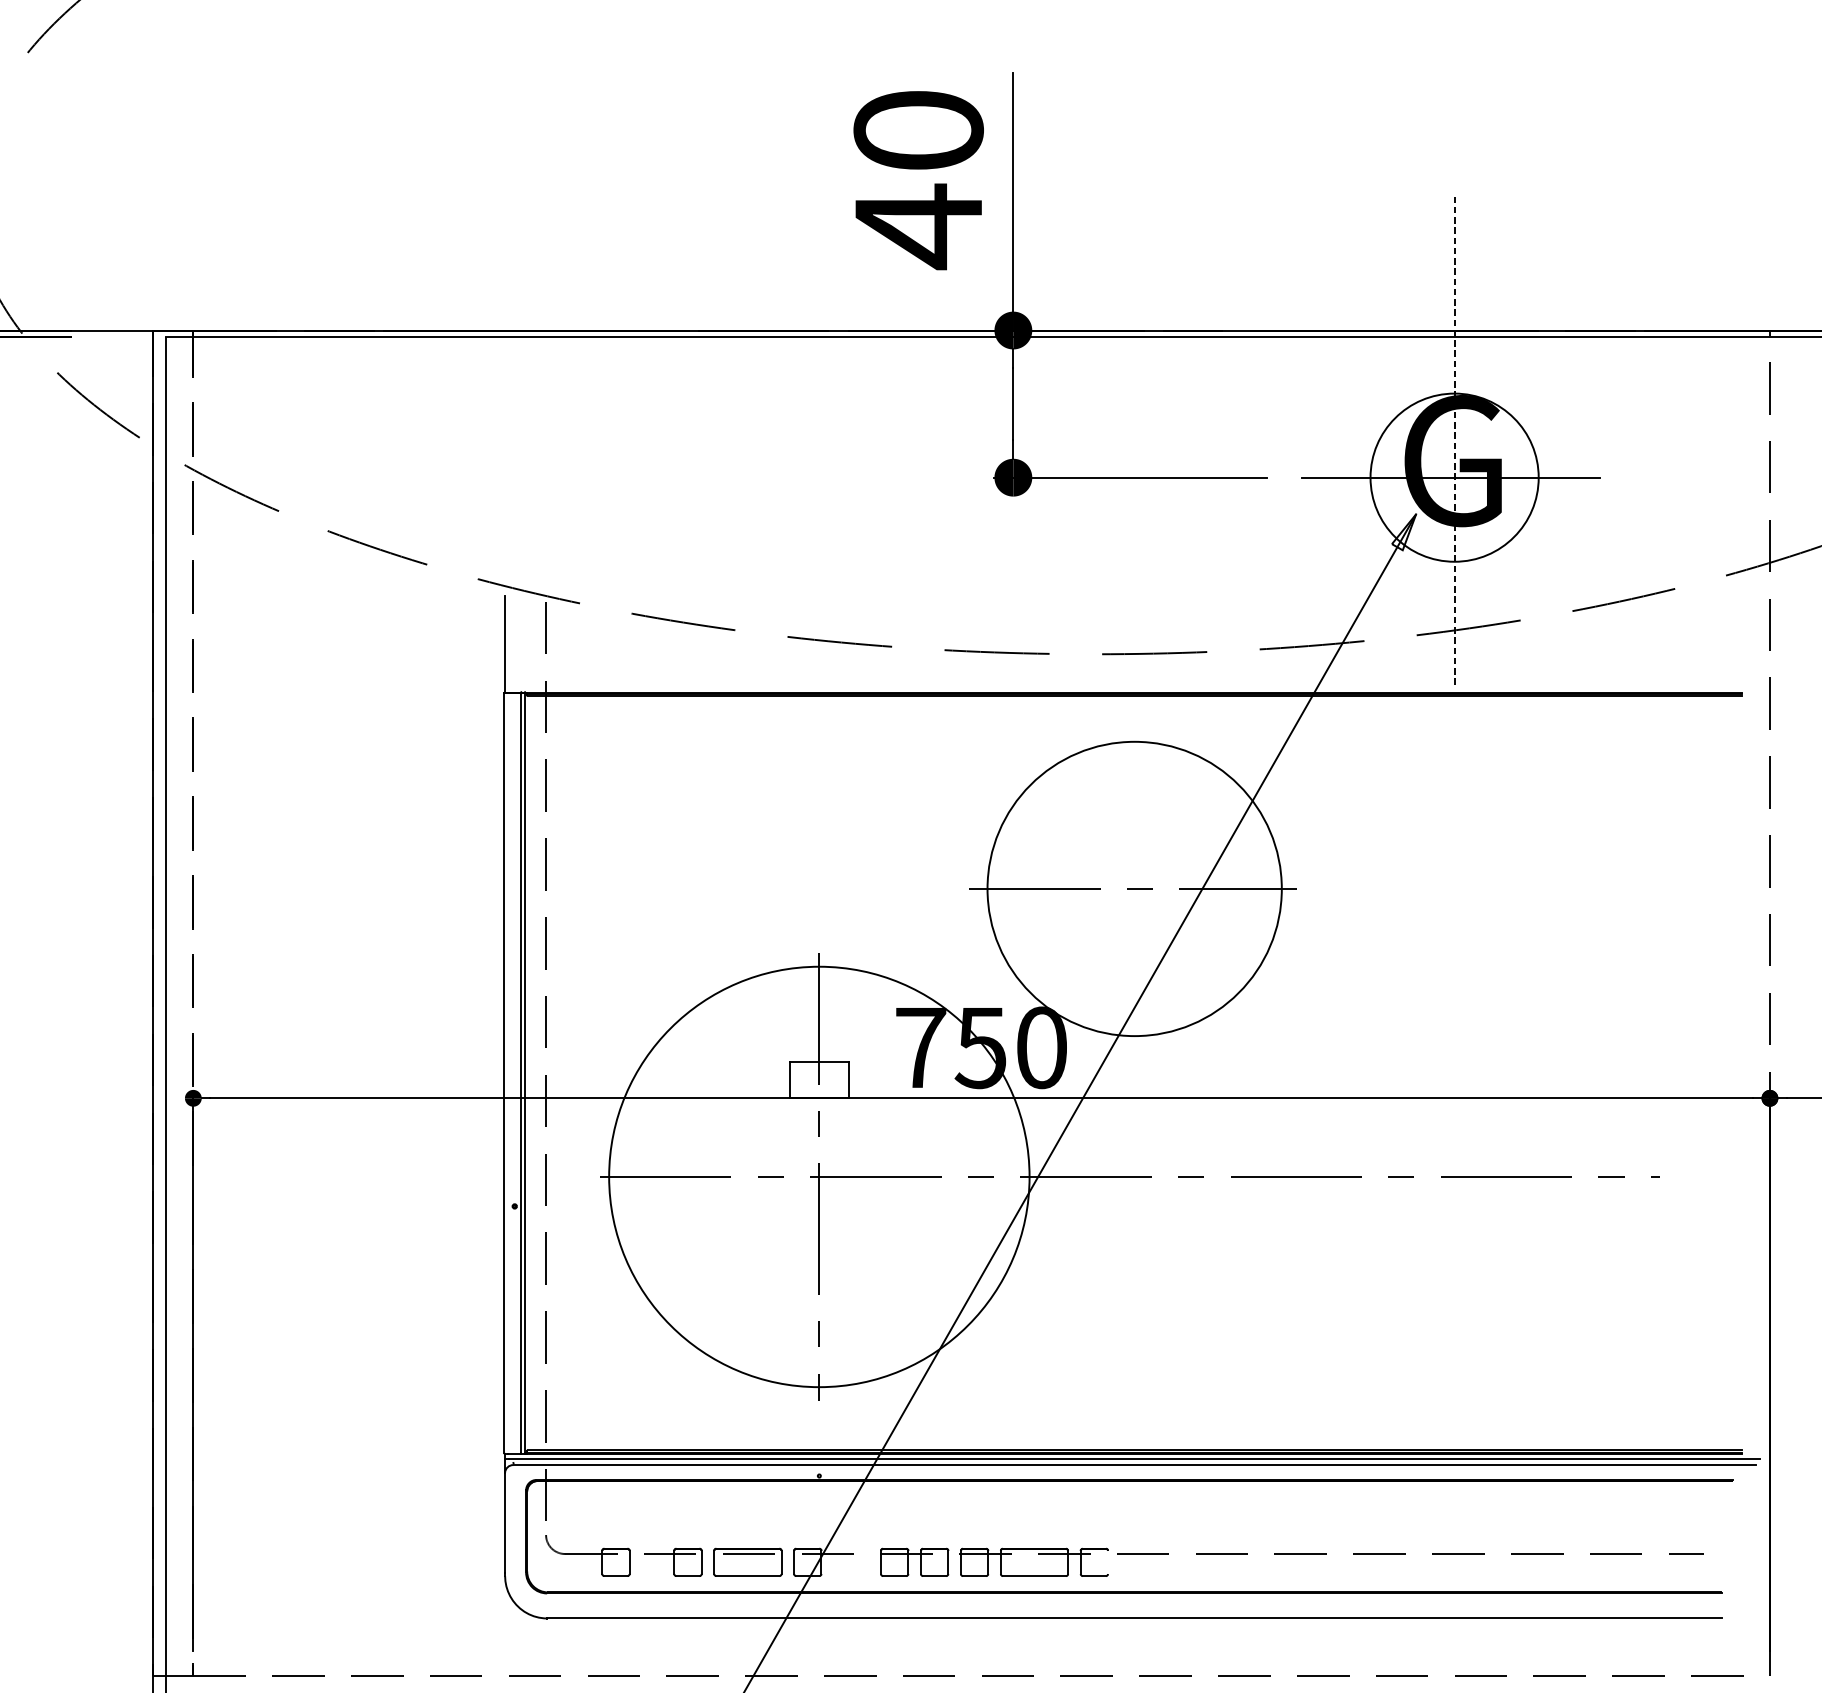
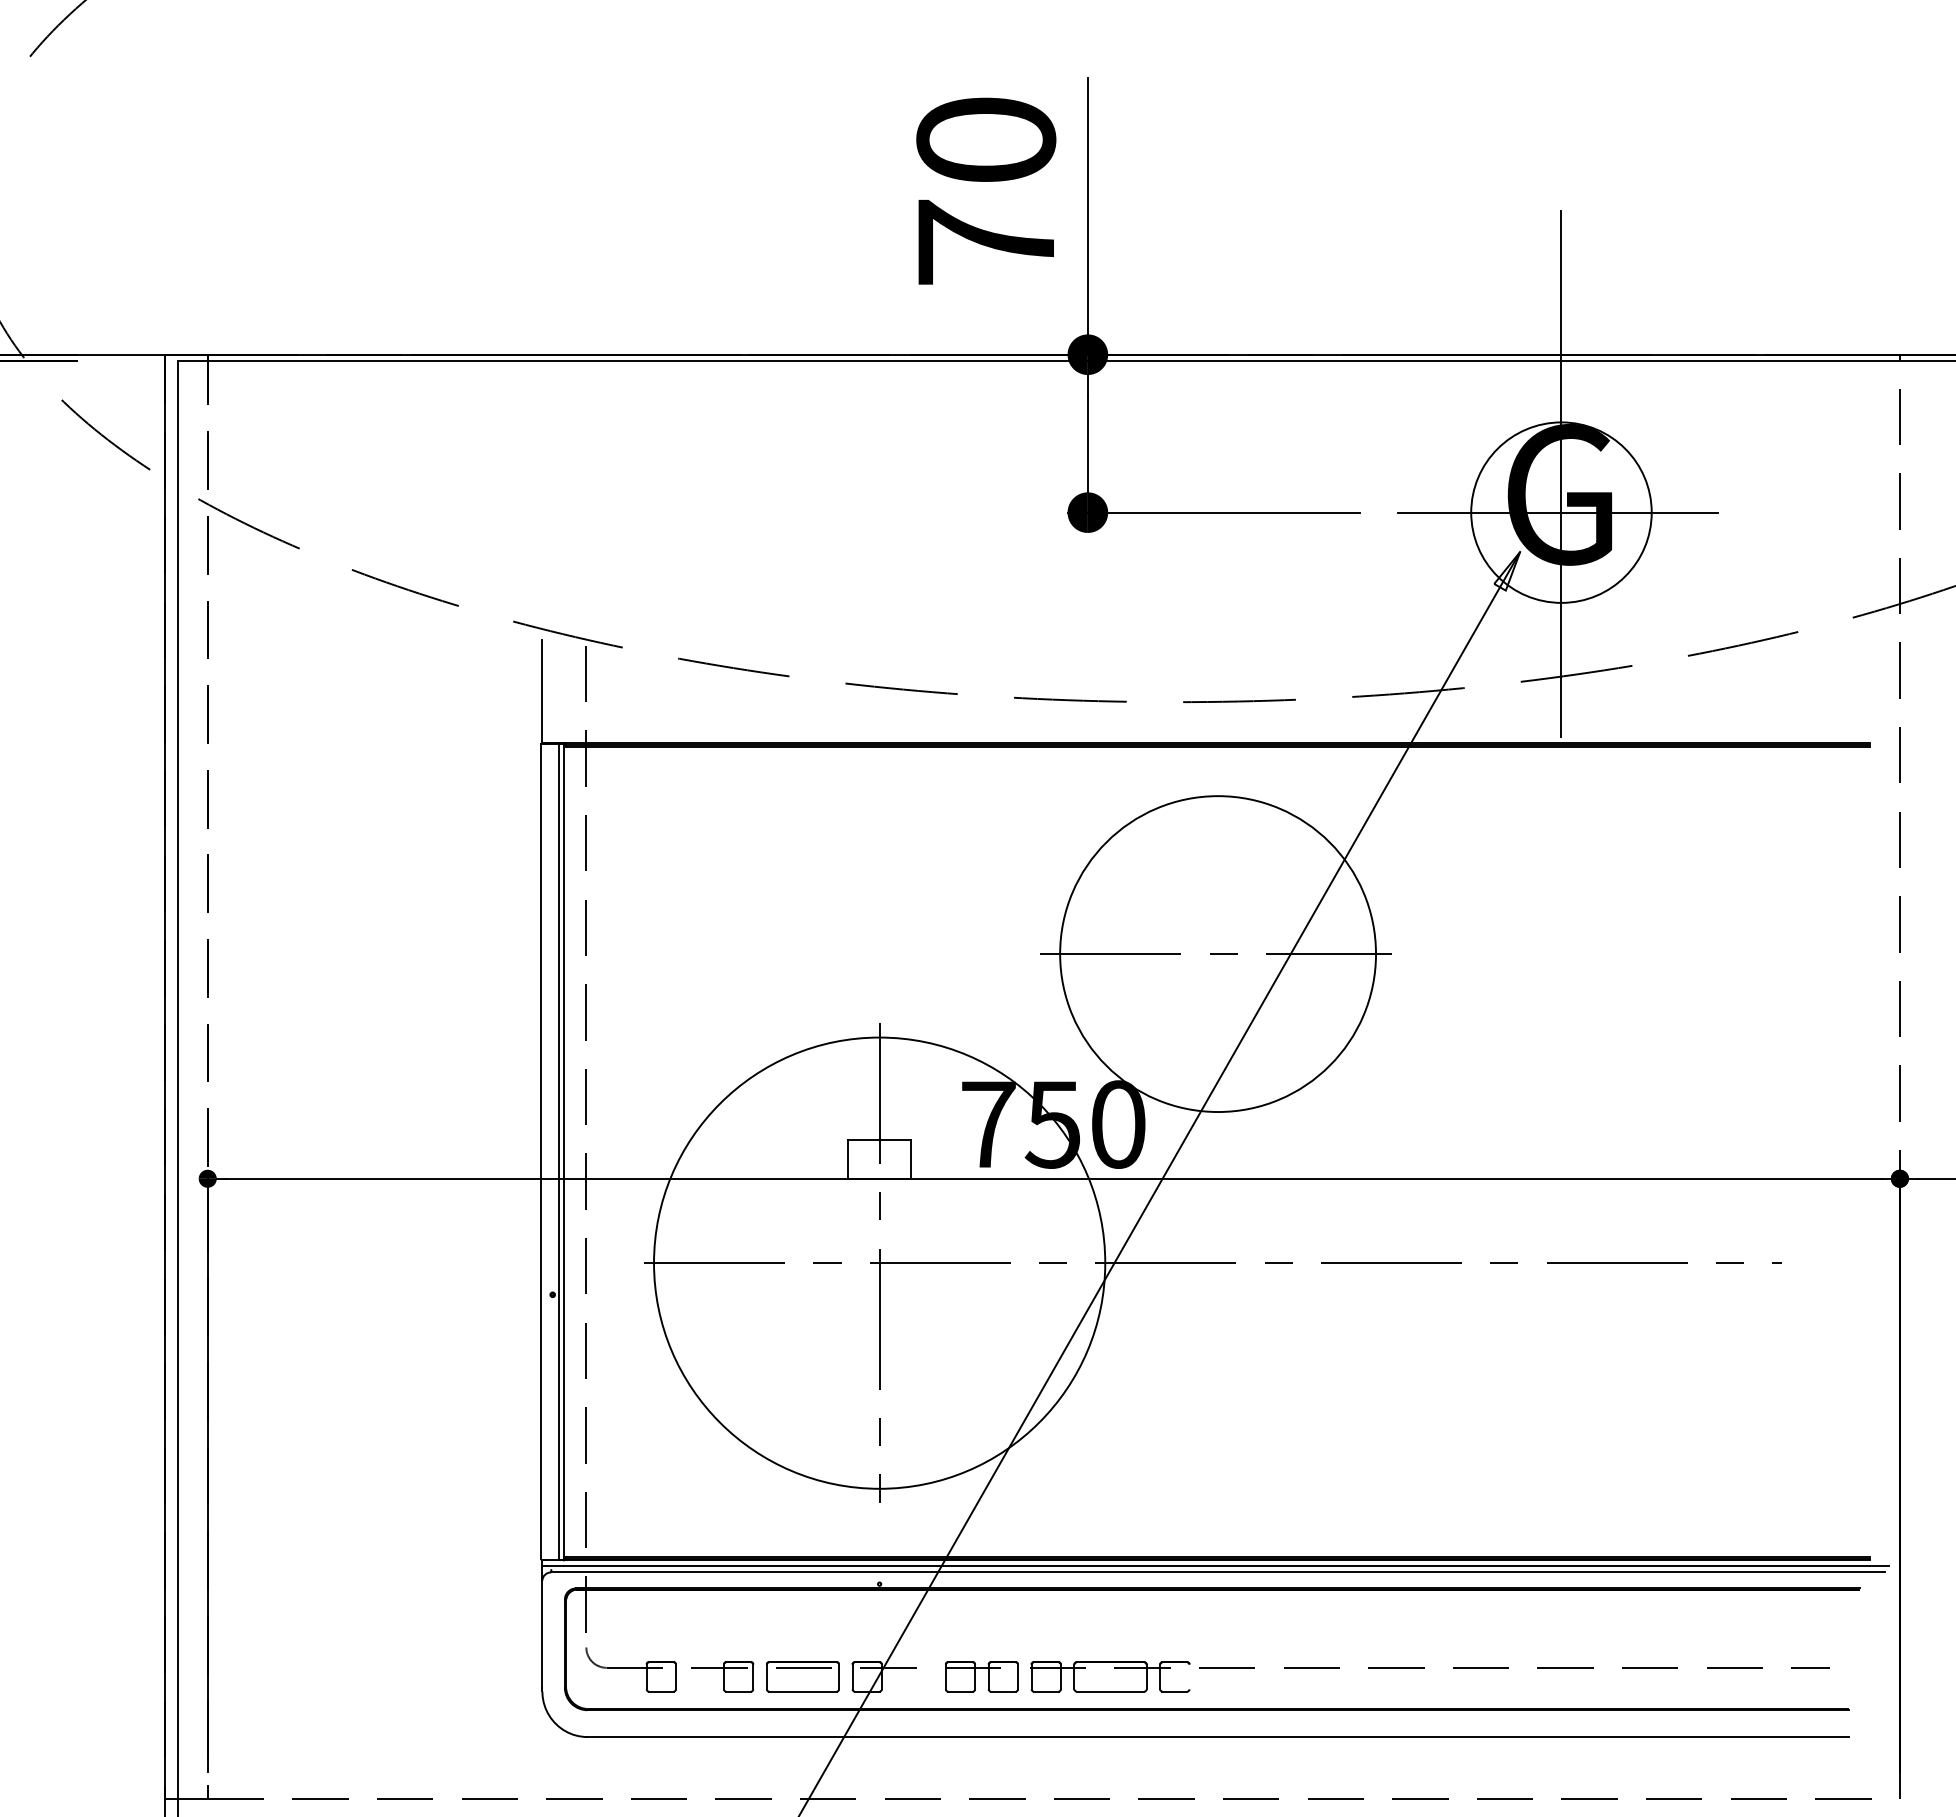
text: (917, 226) -> (985, 243), 40 -> 70
line: (1454, 441) -> (1561, 473), dashed -> solid

